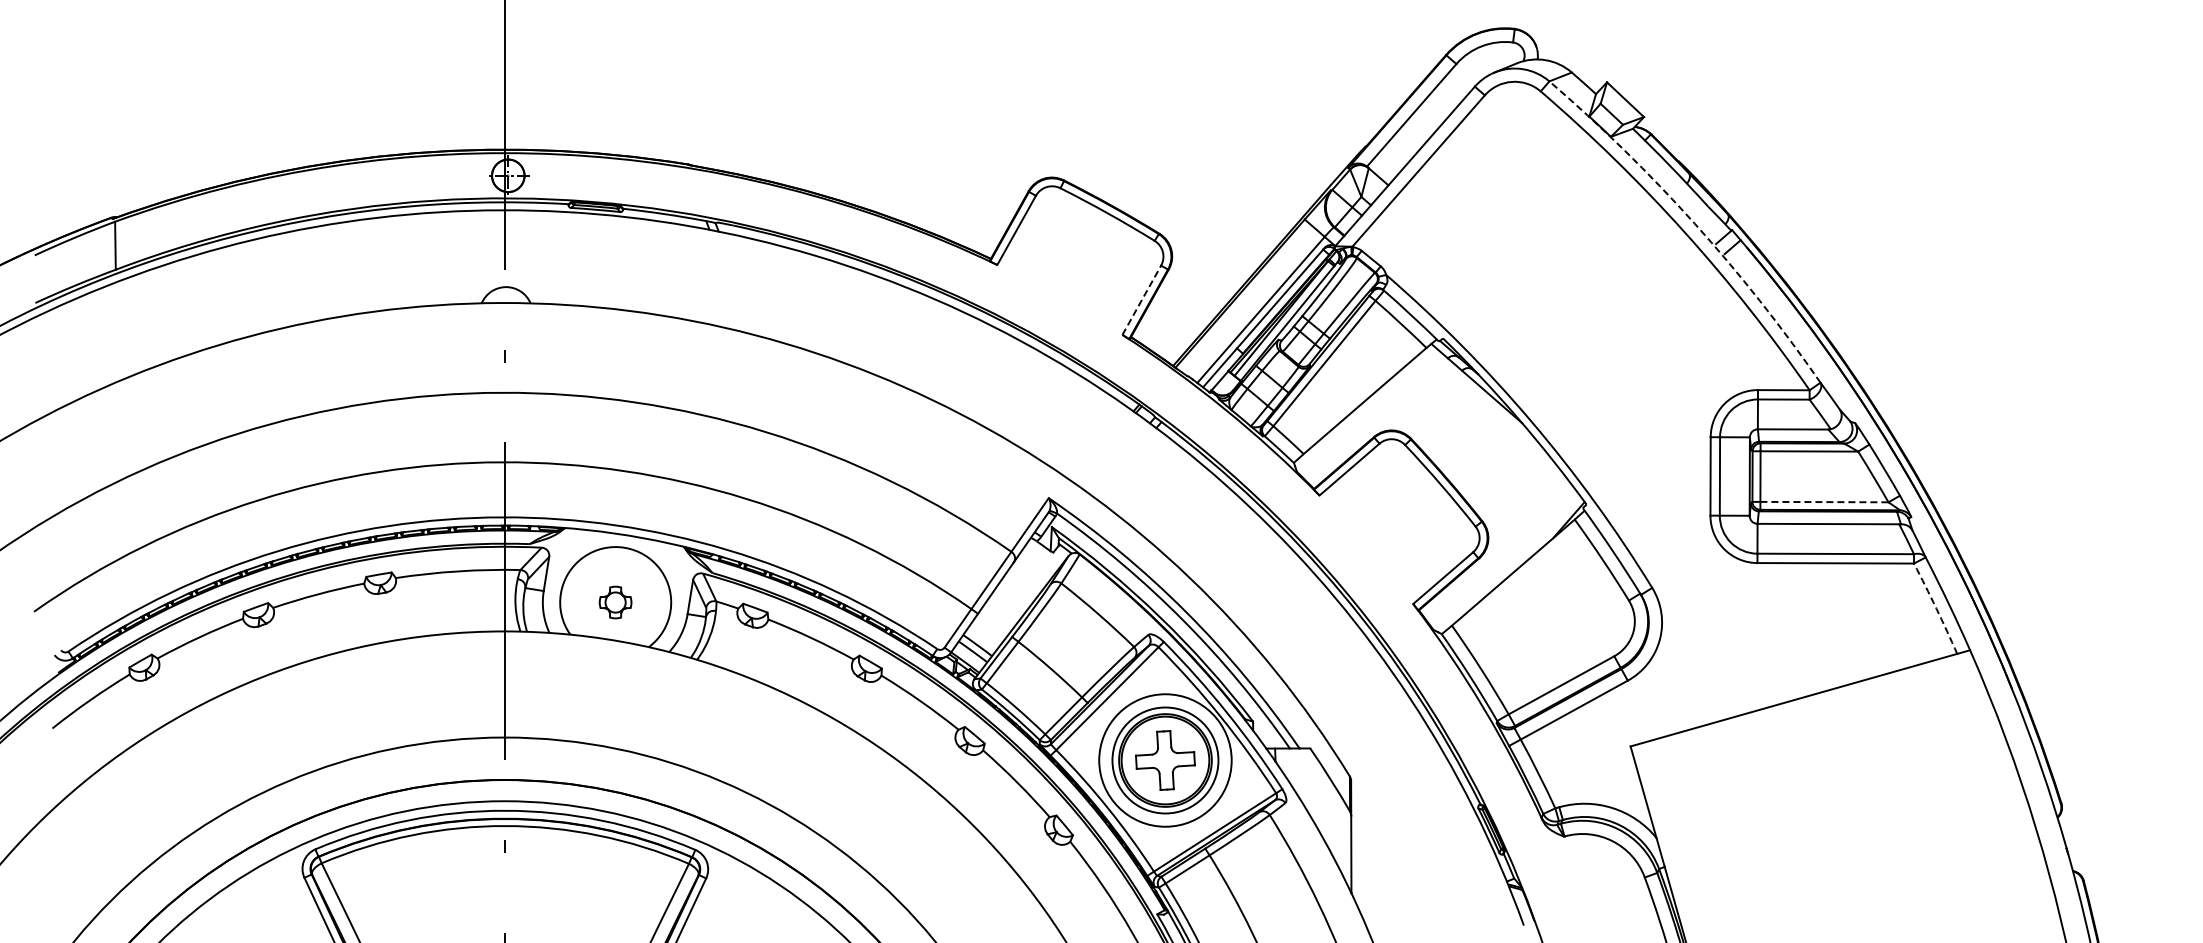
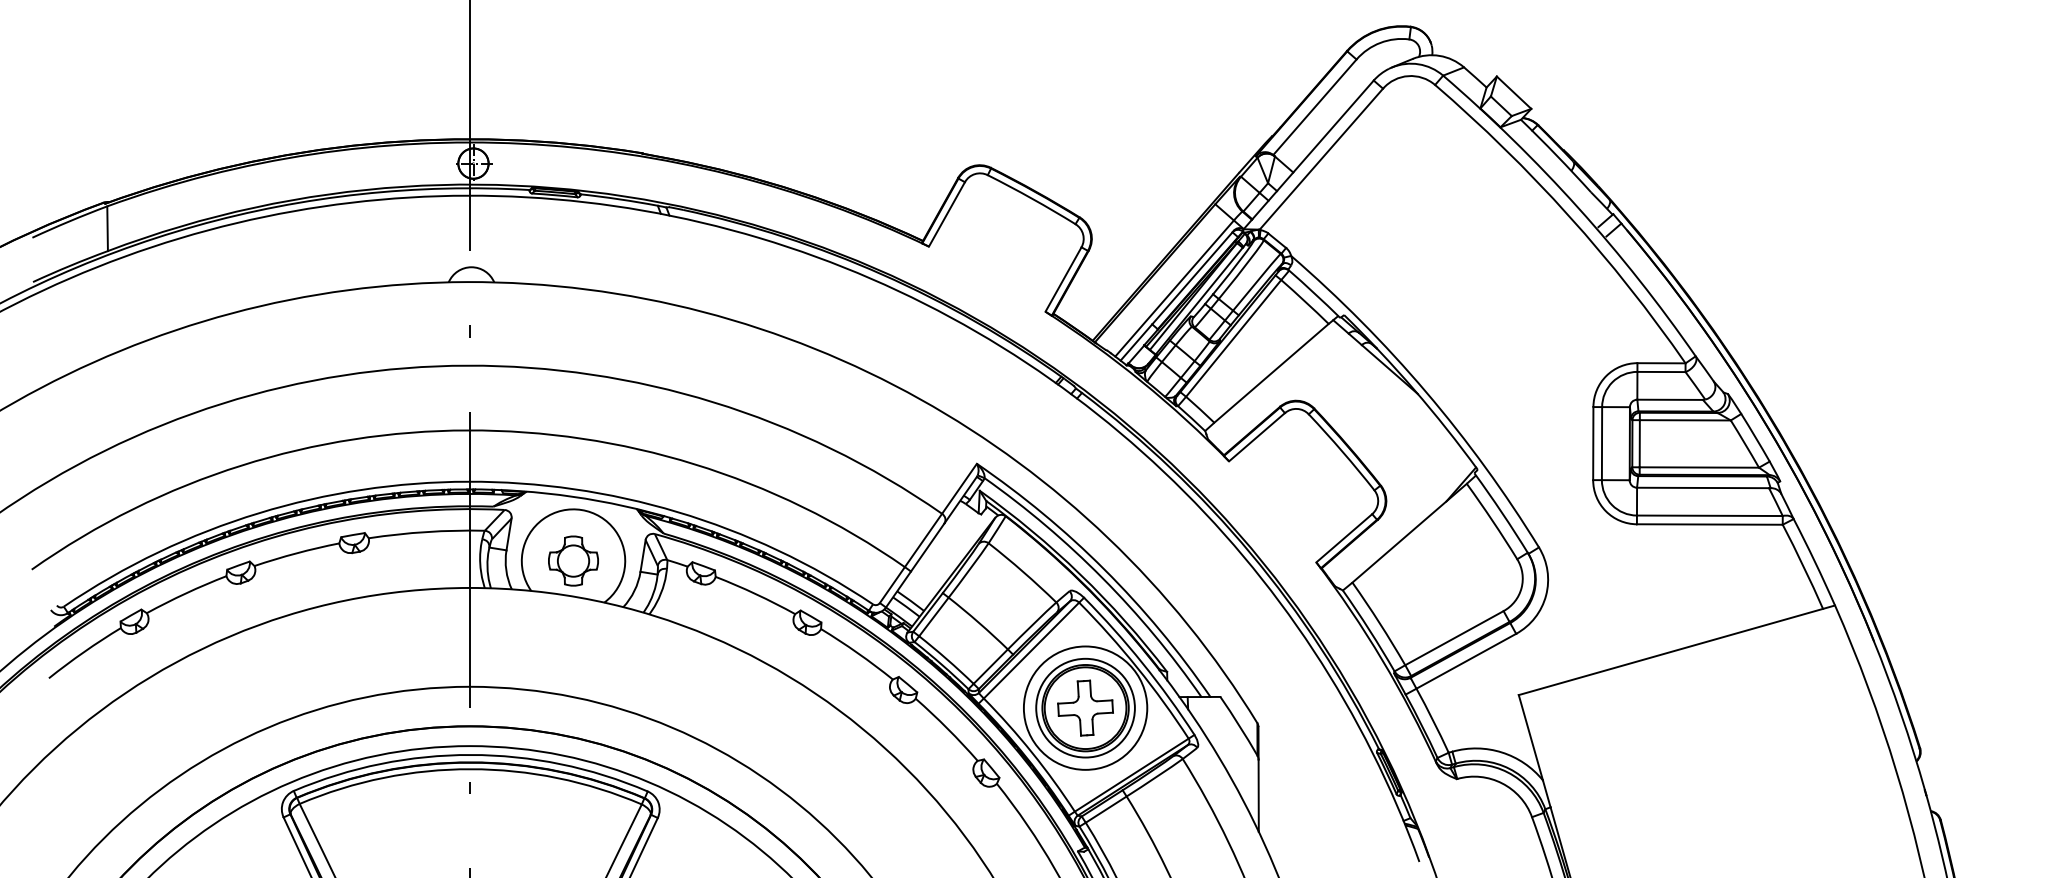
arc: (1694, 223) -> (1578, 208), dashed -> solid
line: (1141, 300) -> (1063, 279), dashed -> solid
line: (1824, 502) -> (1699, 467), dashed -> solid
part: (615, 602) -> (573, 561), size x1.67
arc: (1936, 608) -> (1803, 566), dashed -> solid

